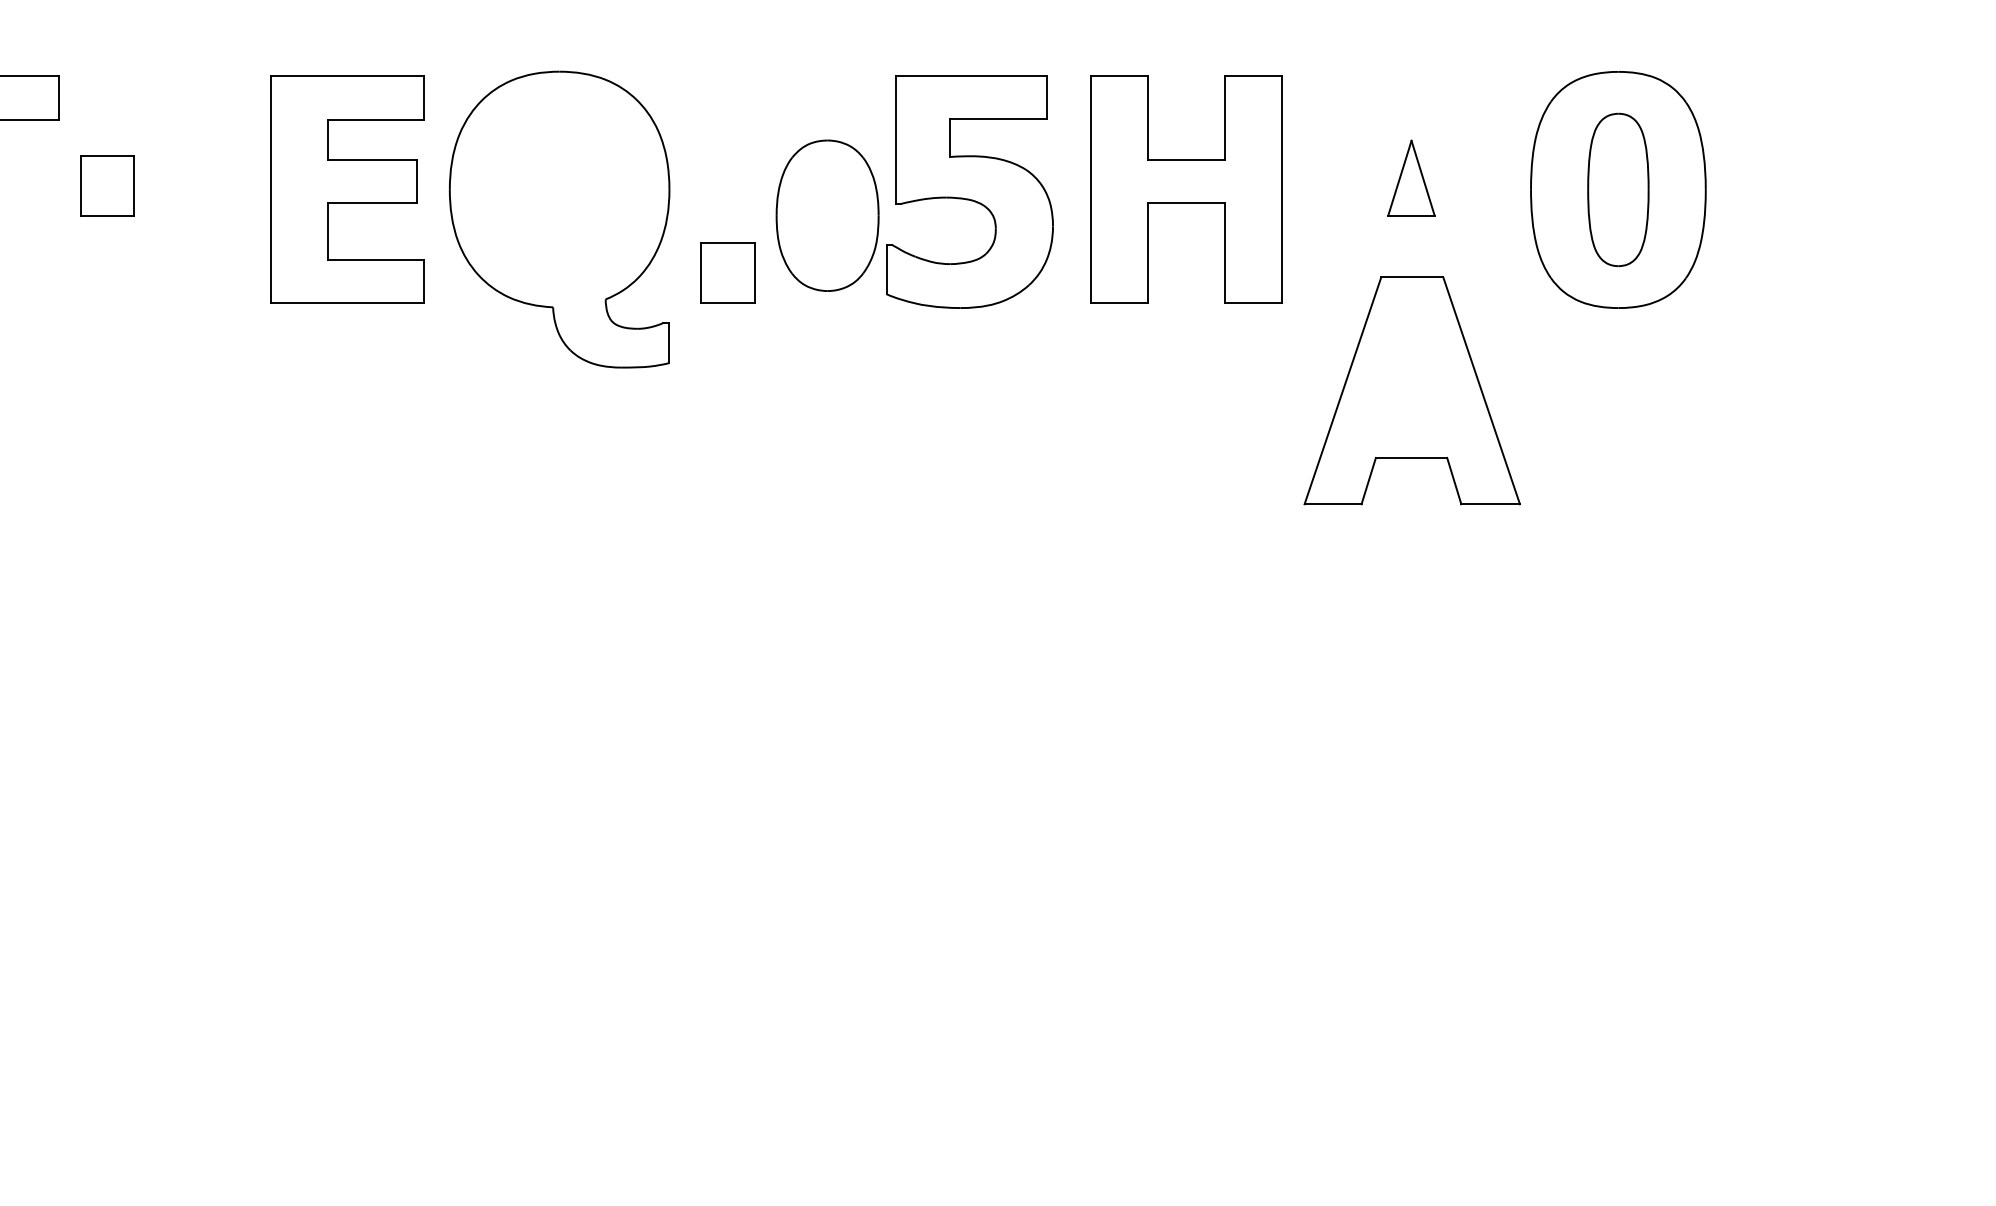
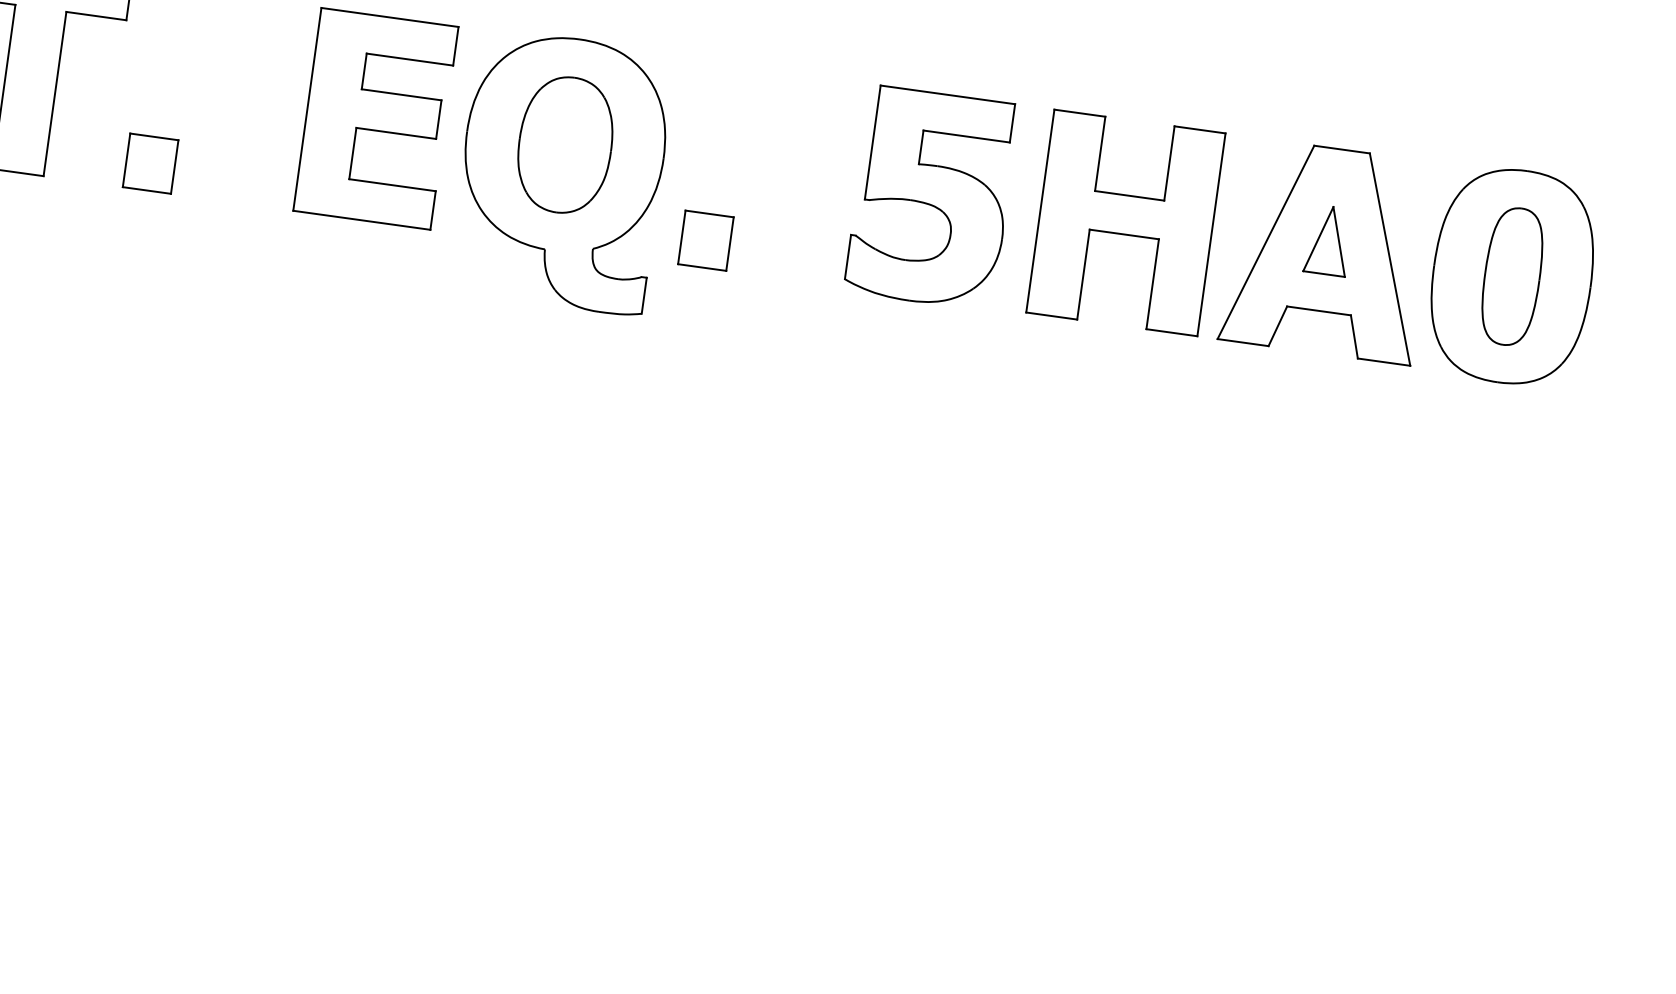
part: (107, 185) -> (150, 162), moved
part: (827, 215) -> (565, 144), moved
part: (1411, 390) -> (1327, 250), moved

